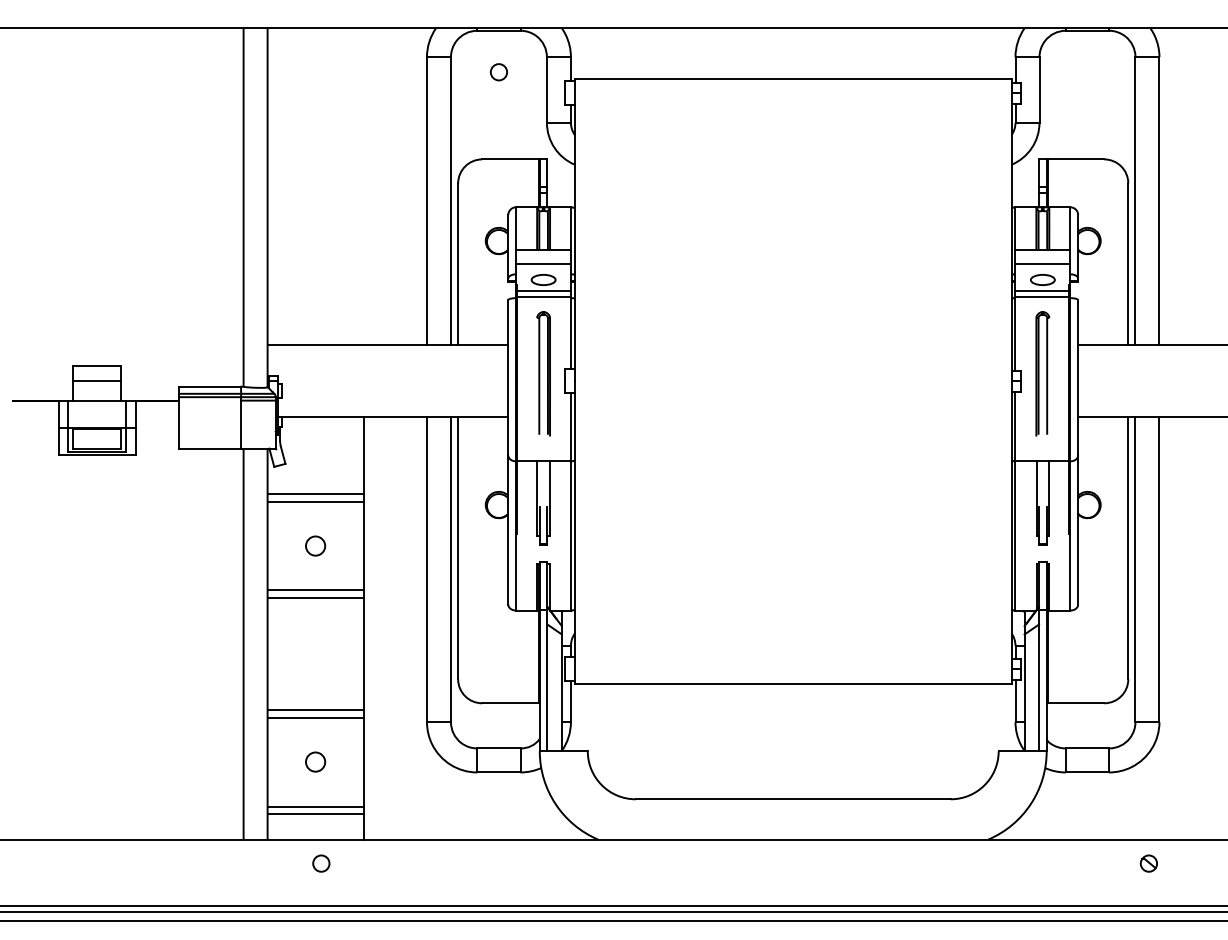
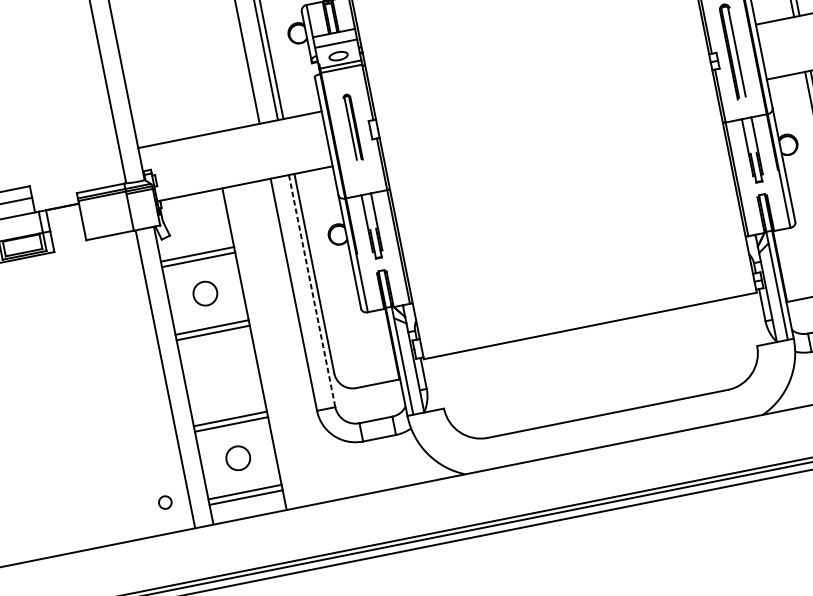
part: (543, 373) -> (352, 127), size x0.7
circle: (315, 545) -> (205, 293), size x1.6
line: (450, 570) -> (311, 291), solid -> dashed
circle: (315, 761) -> (238, 457), size x1.6
circle: (321, 863) -> (165, 502), moved

